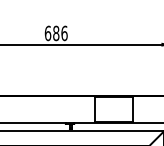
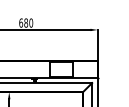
text: (64, 32) -> (31, 22), 686 -> 680

